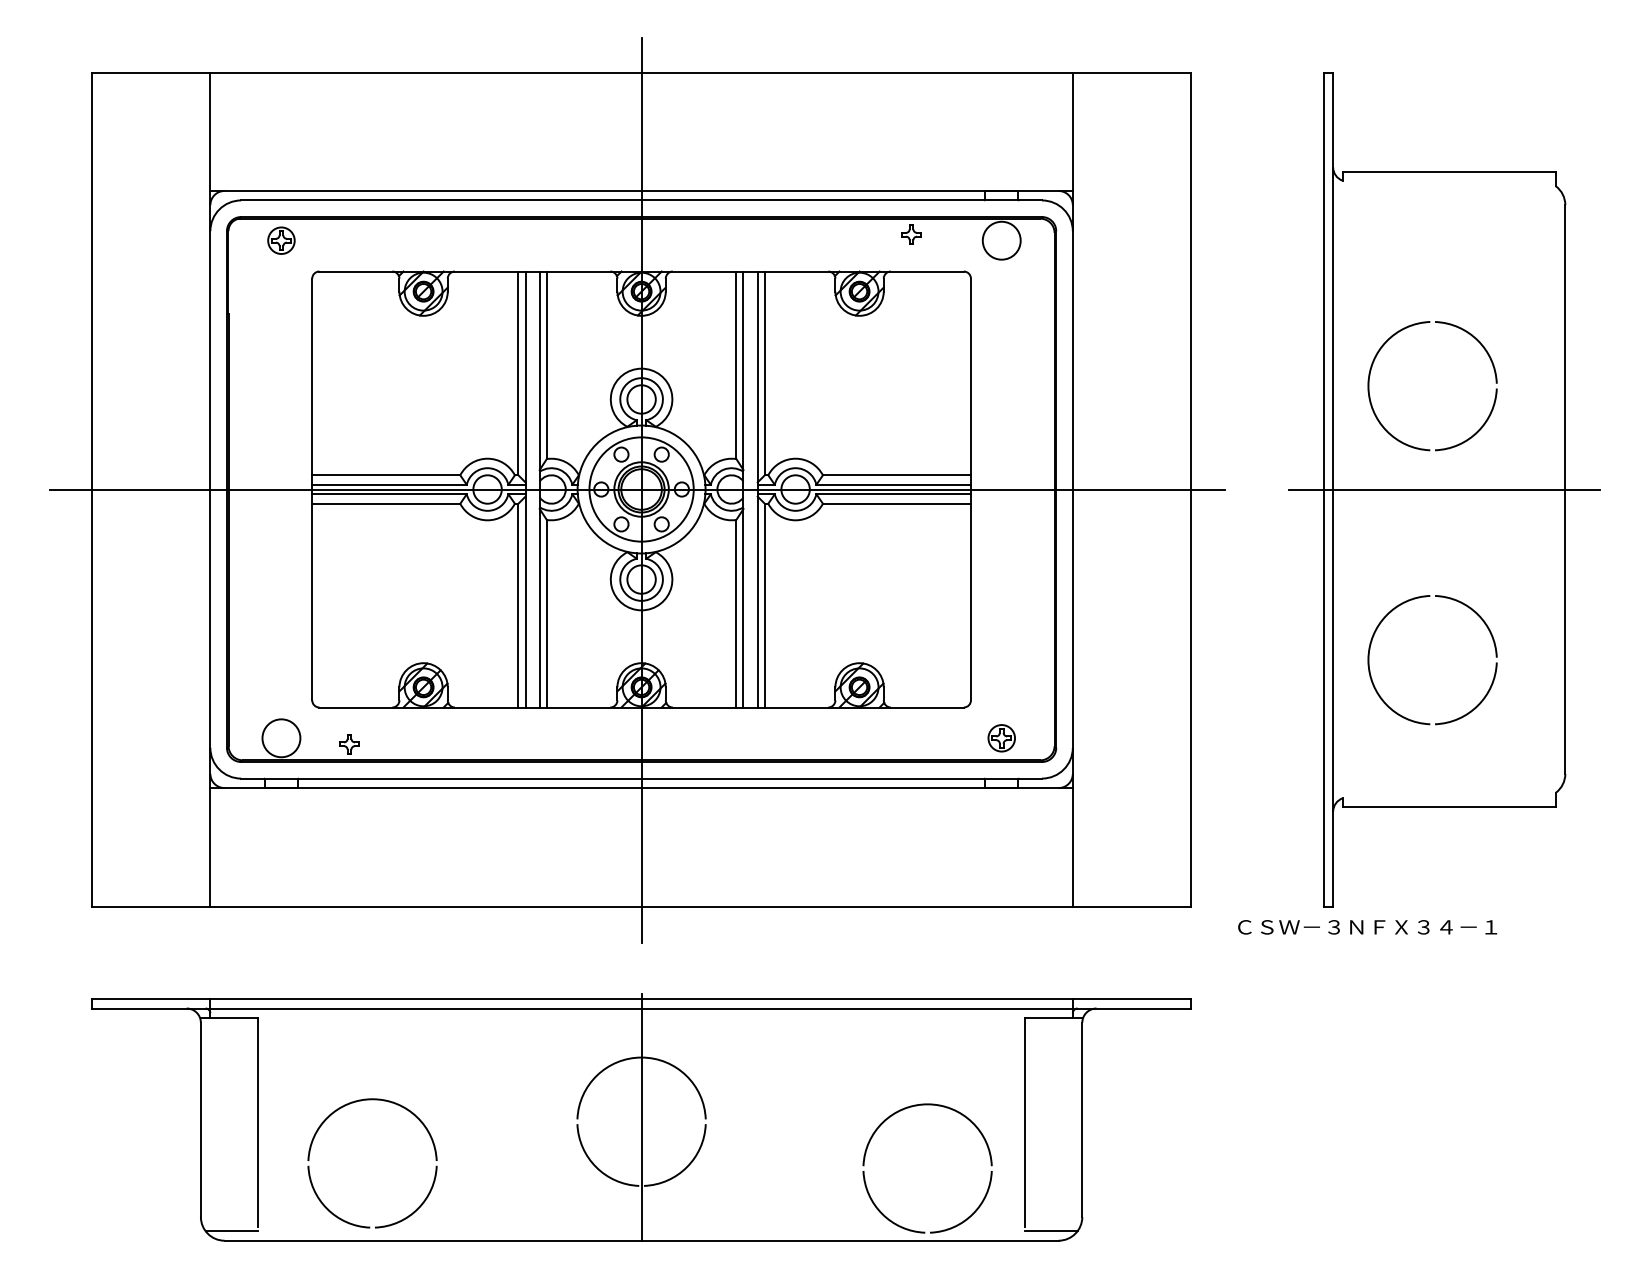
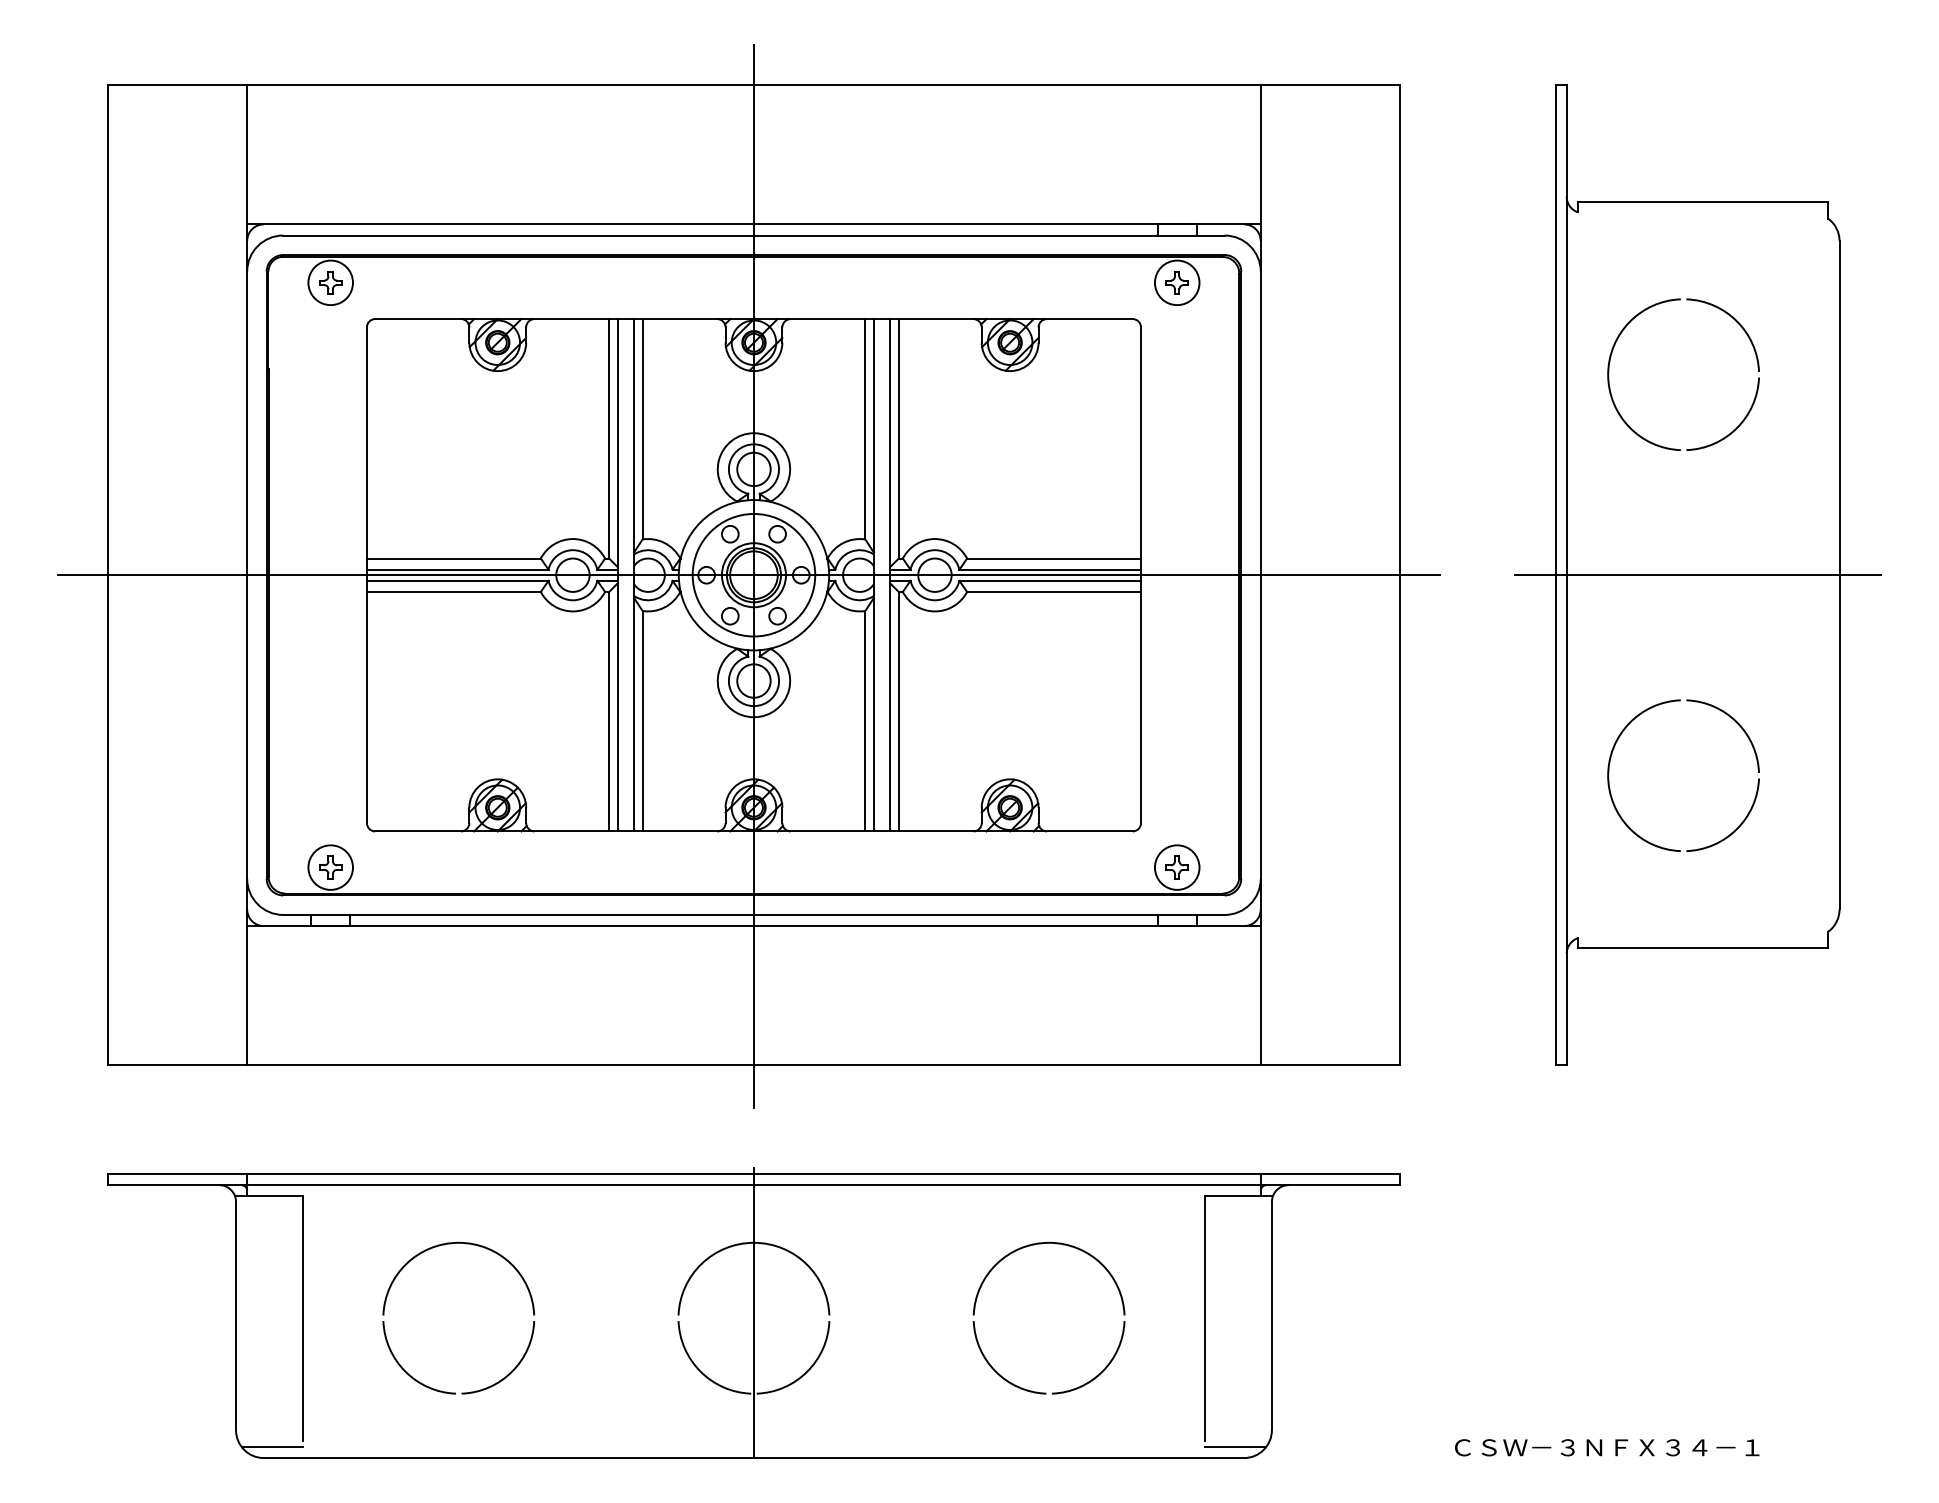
part: (910, 234) -> (1176, 282), moved
circle: (281, 240) -> (330, 282), size x1.43
part: (1395, 334) -> (1640, 314), moved
circle: (1001, 738) -> (1176, 867), size x1.43
part: (349, 744) -> (330, 867), moved
text: (1367, 927) -> (1607, 1447), moved
part: (366, 1100) -> (451, 1244), moved
part: (887, 1120) -> (1001, 1261), moved

